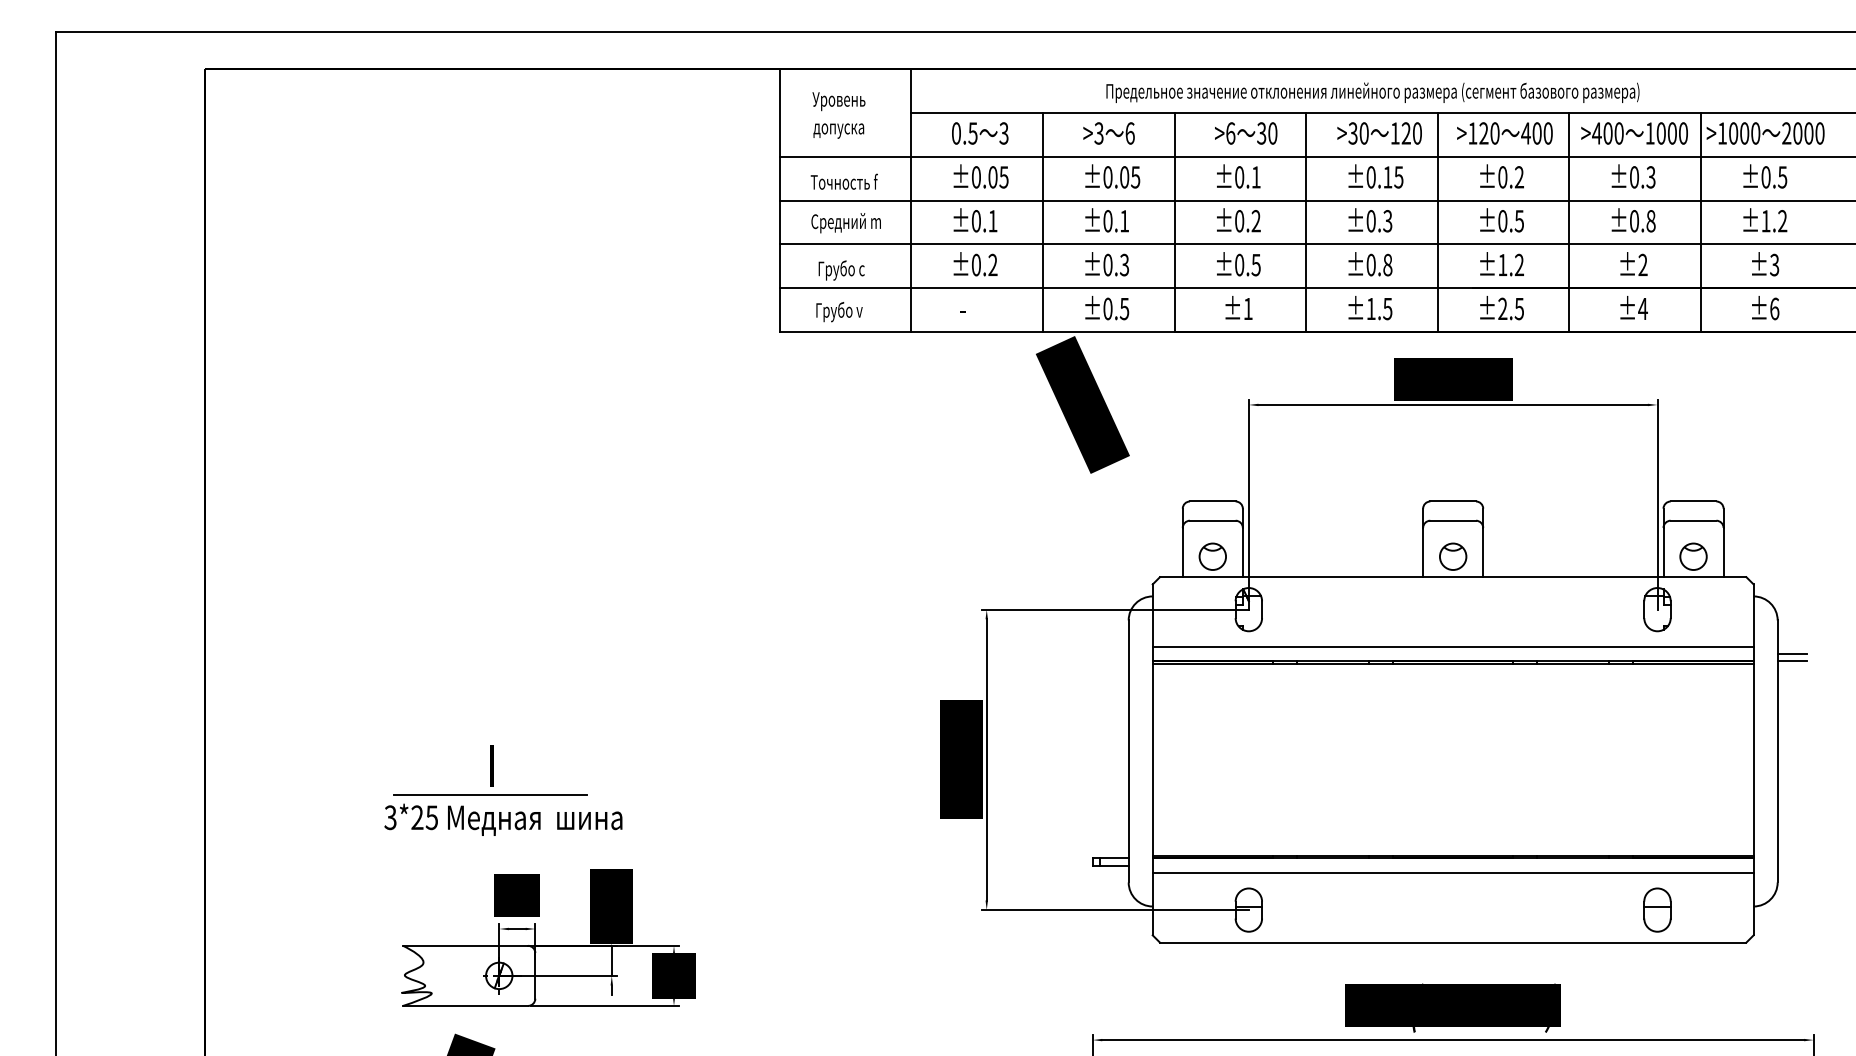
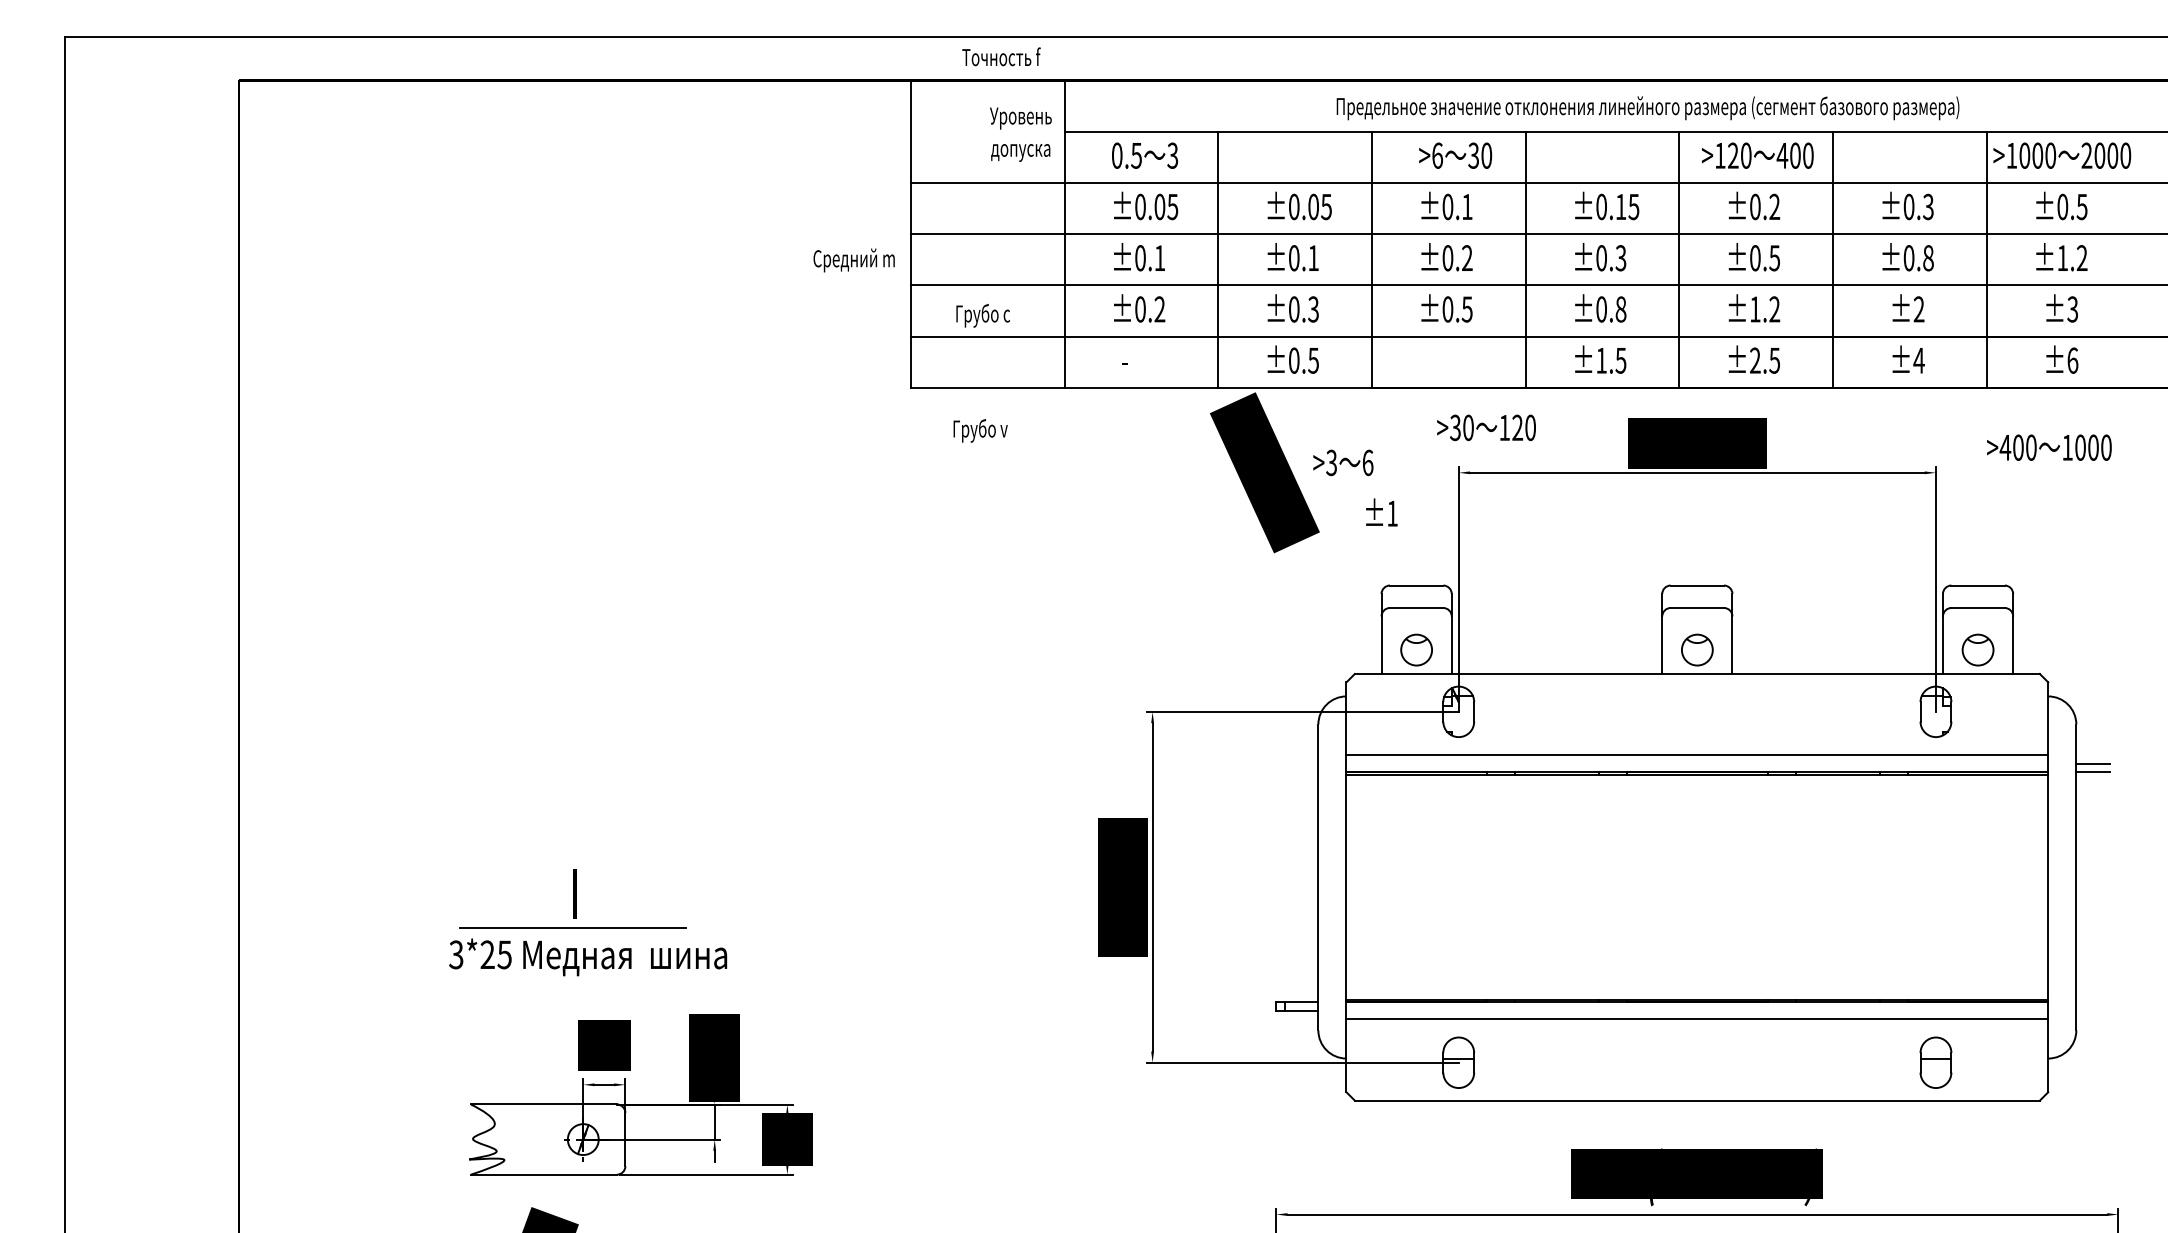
text: (1372, 92) -> (1647, 107), moved
text: (838, 115) -> (1020, 134), moved
text: (1108, 133) -> (1342, 462), moved
text: (1379, 133) -> (1486, 427), moved
text: (1634, 133) -> (2049, 447), moved
text: (843, 181) -> (1000, 56), moved
text: (845, 223) -> (853, 260), moved
text: (1238, 307) -> (1381, 511), moved
text: (839, 312) -> (980, 431), moved

